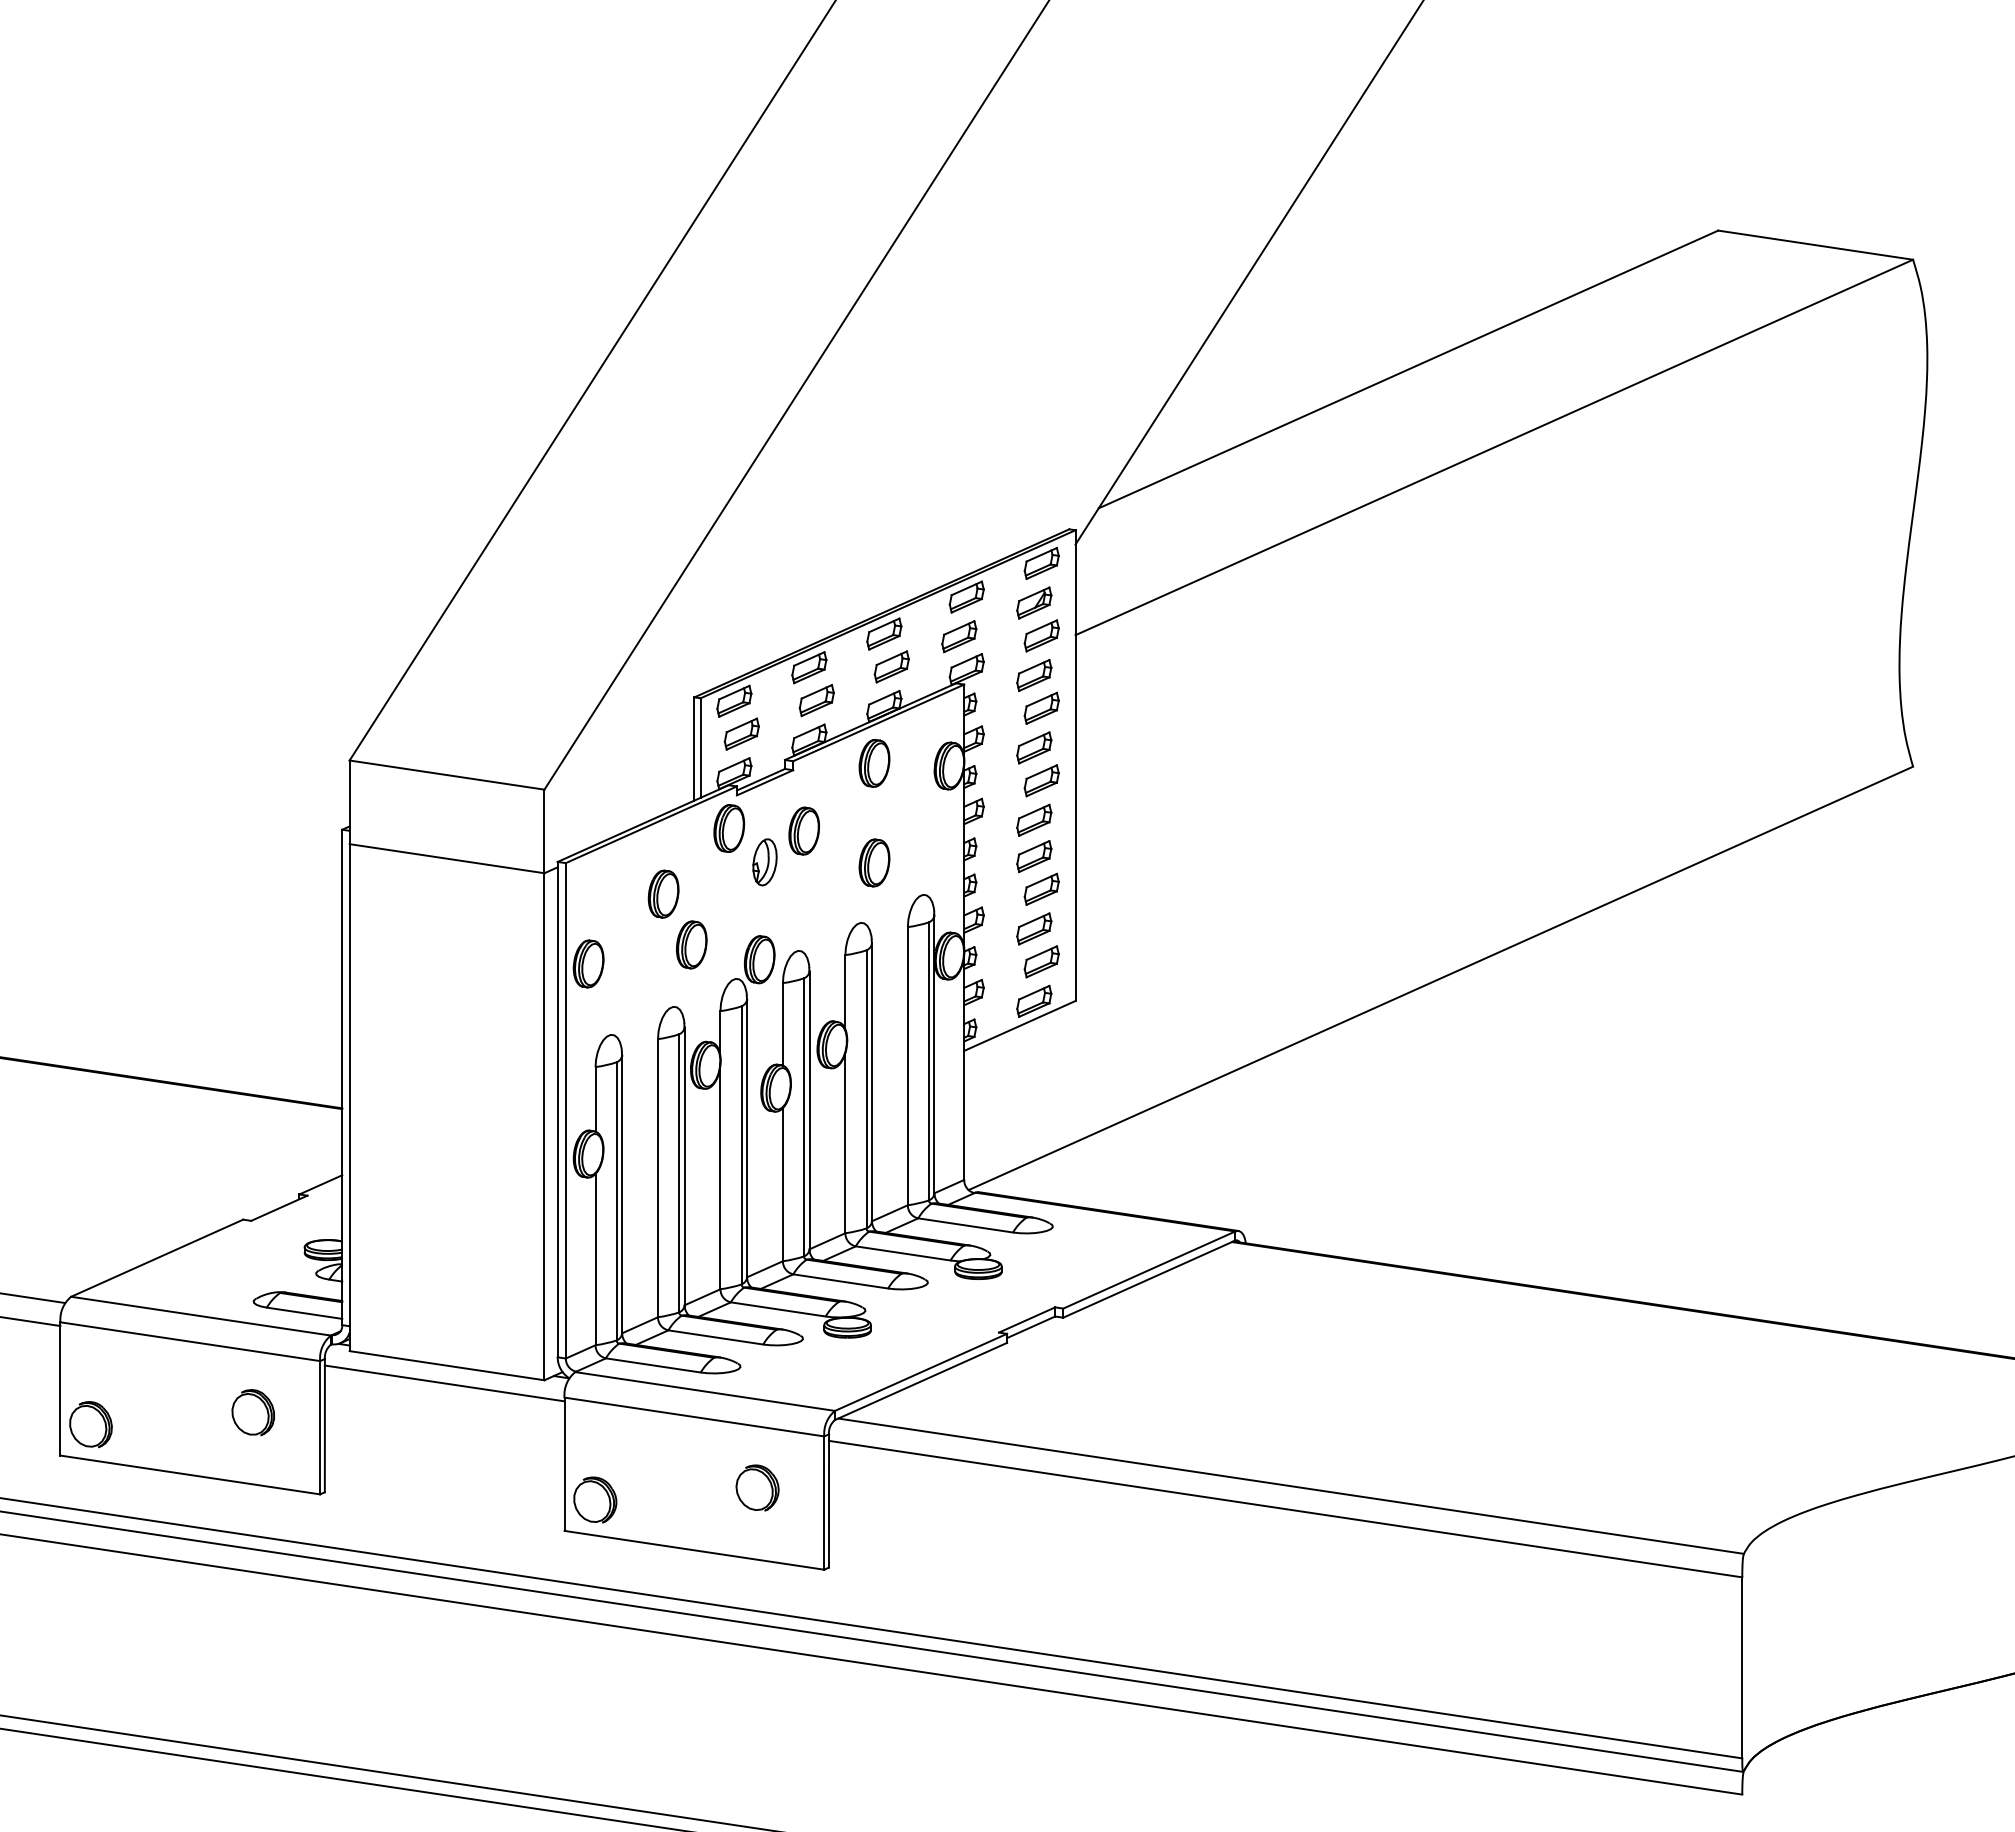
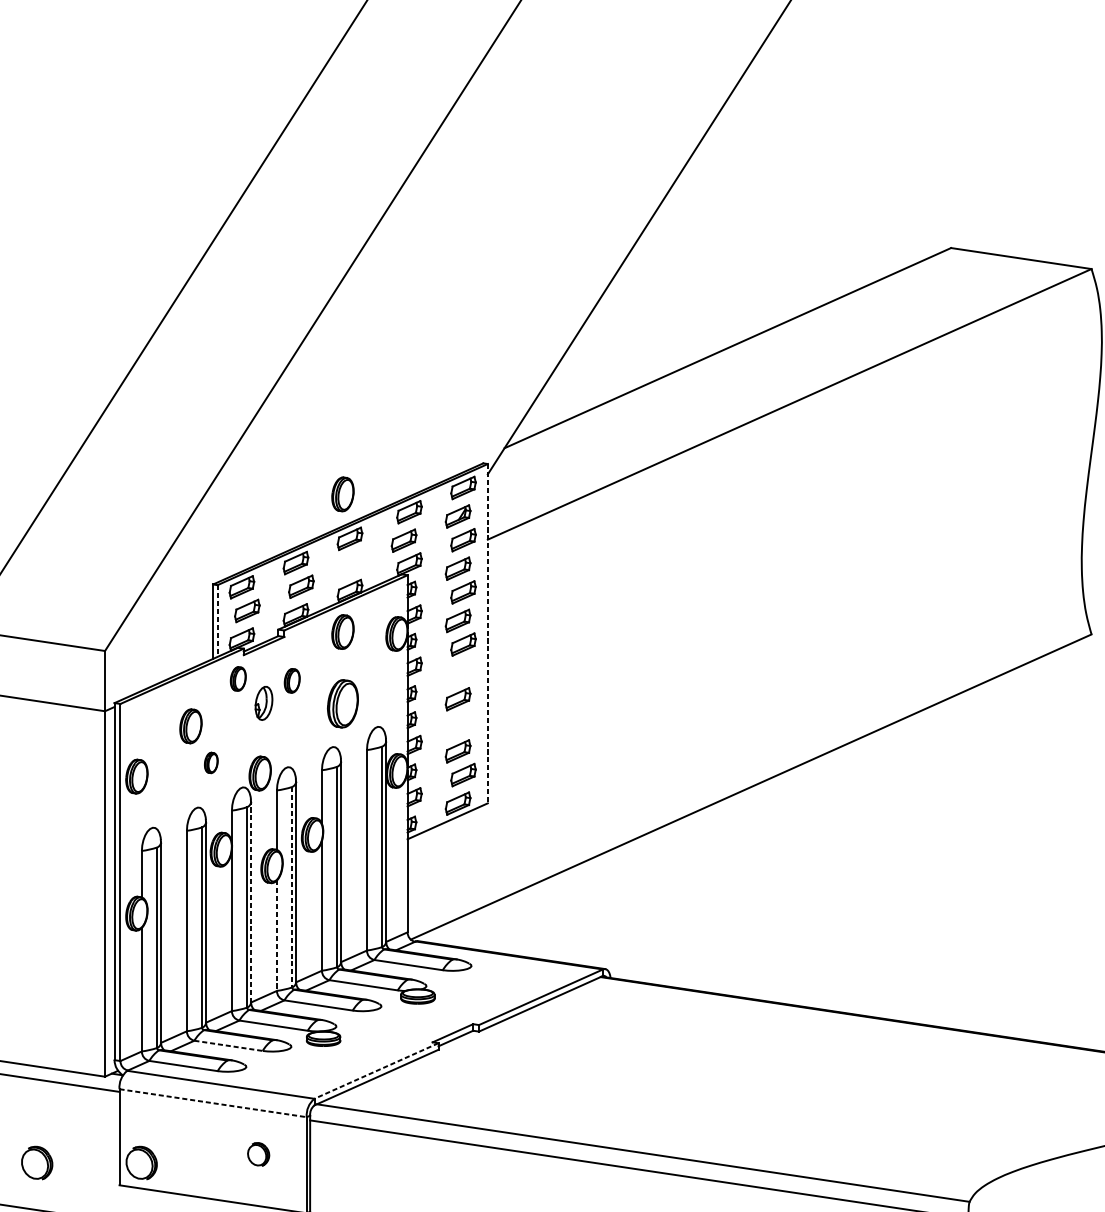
part: (874, 572) -> (342, 494), added
part: (891, 666) -> (355, 562), removed
line: (700, 748) -> (217, 621), solid -> dashed
line: (1075, 766) -> (487, 634), solid -> dashed
part: (1034, 819) -> (458, 672), removed
part: (729, 828) -> (238, 679), size x0.7
part: (803, 830) -> (291, 680), size x0.7
part: (874, 862) -> (342, 703), size x1.4
part: (1041, 888) -> (463, 722), removed
part: (691, 944) -> (211, 762), size x0.6
line: (804, 1117) -> (292, 887), solid -> dashed
line: (747, 1138) -> (251, 902), solid -> dashed
line: (782, 1184) -> (276, 935), solid -> dashed
line: (715, 1337) -> (228, 1045), solid -> dashed
line: (920, 1372) -> (376, 1071), solid -> dashed
line: (694, 1417) -> (213, 1103), solid -> dashed
part: (757, 1487) -> (258, 1154), size x0.7
part: (450, 1499) -> (37, 1162), added

